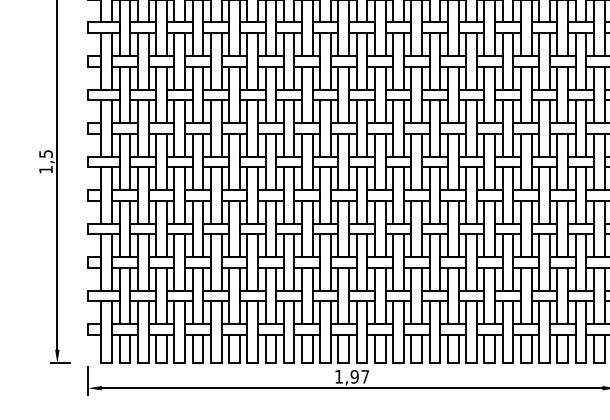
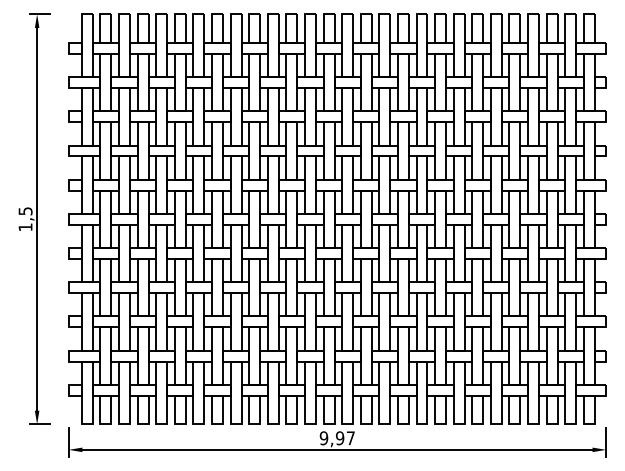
text: (338, 377) -> (323, 438), 1,97 -> 9,97

